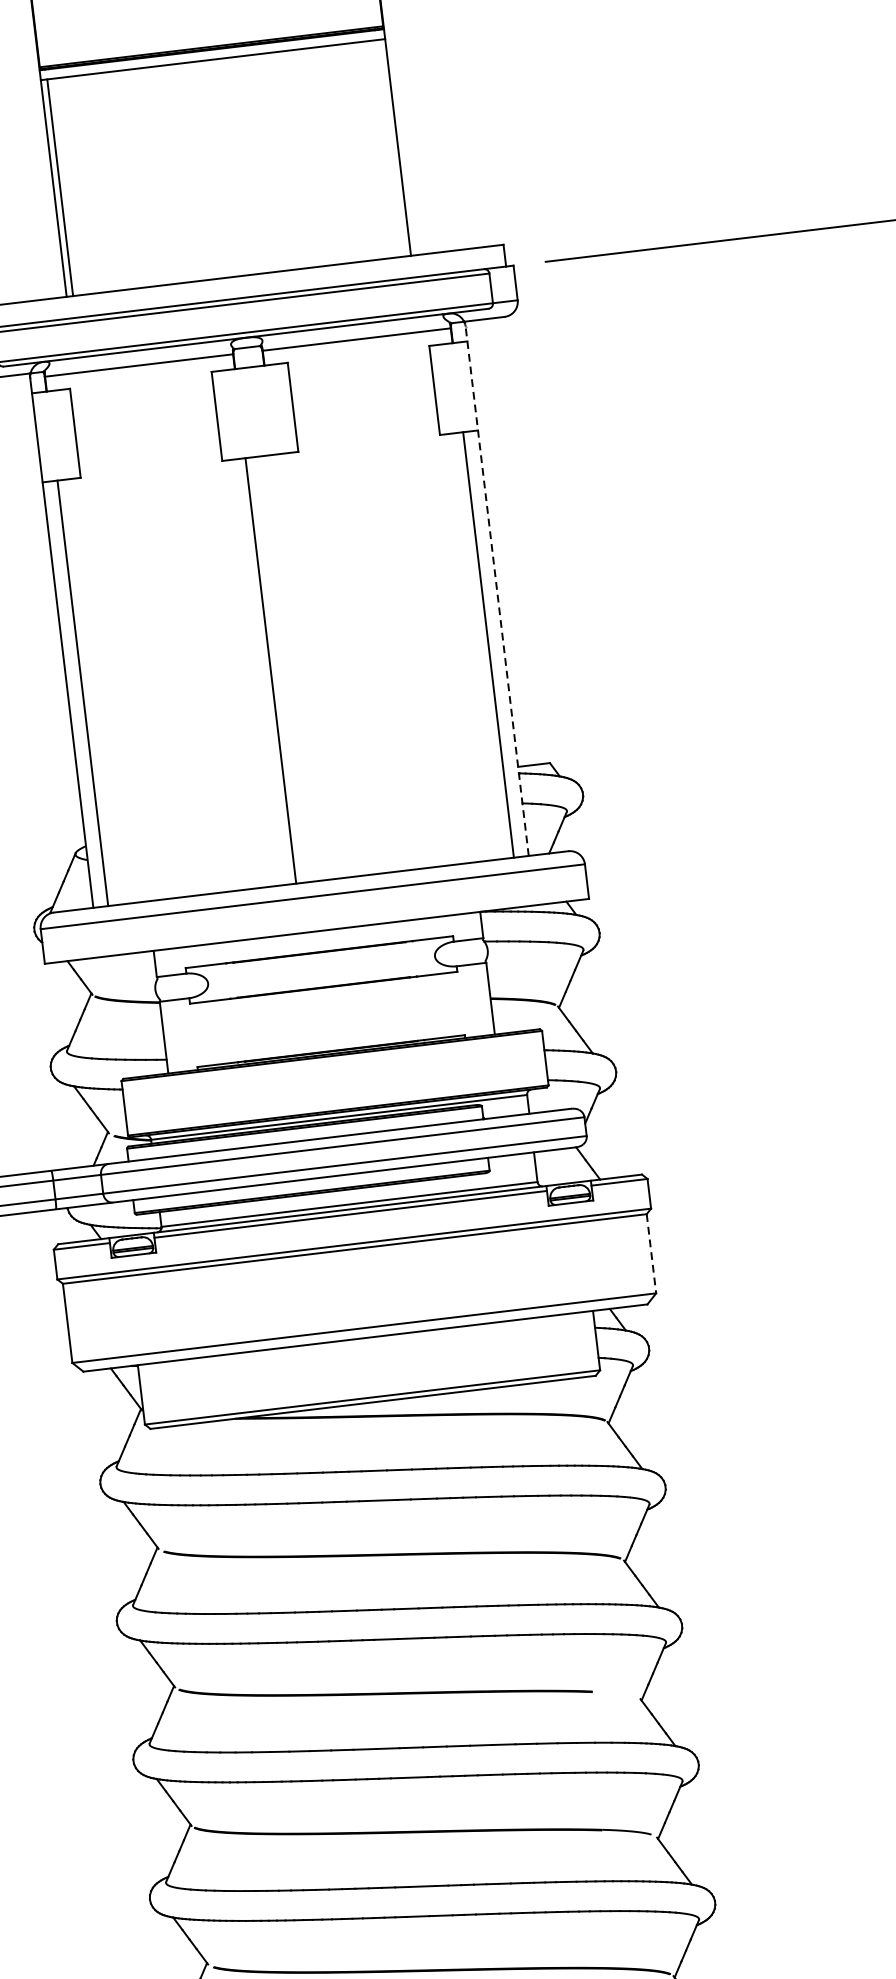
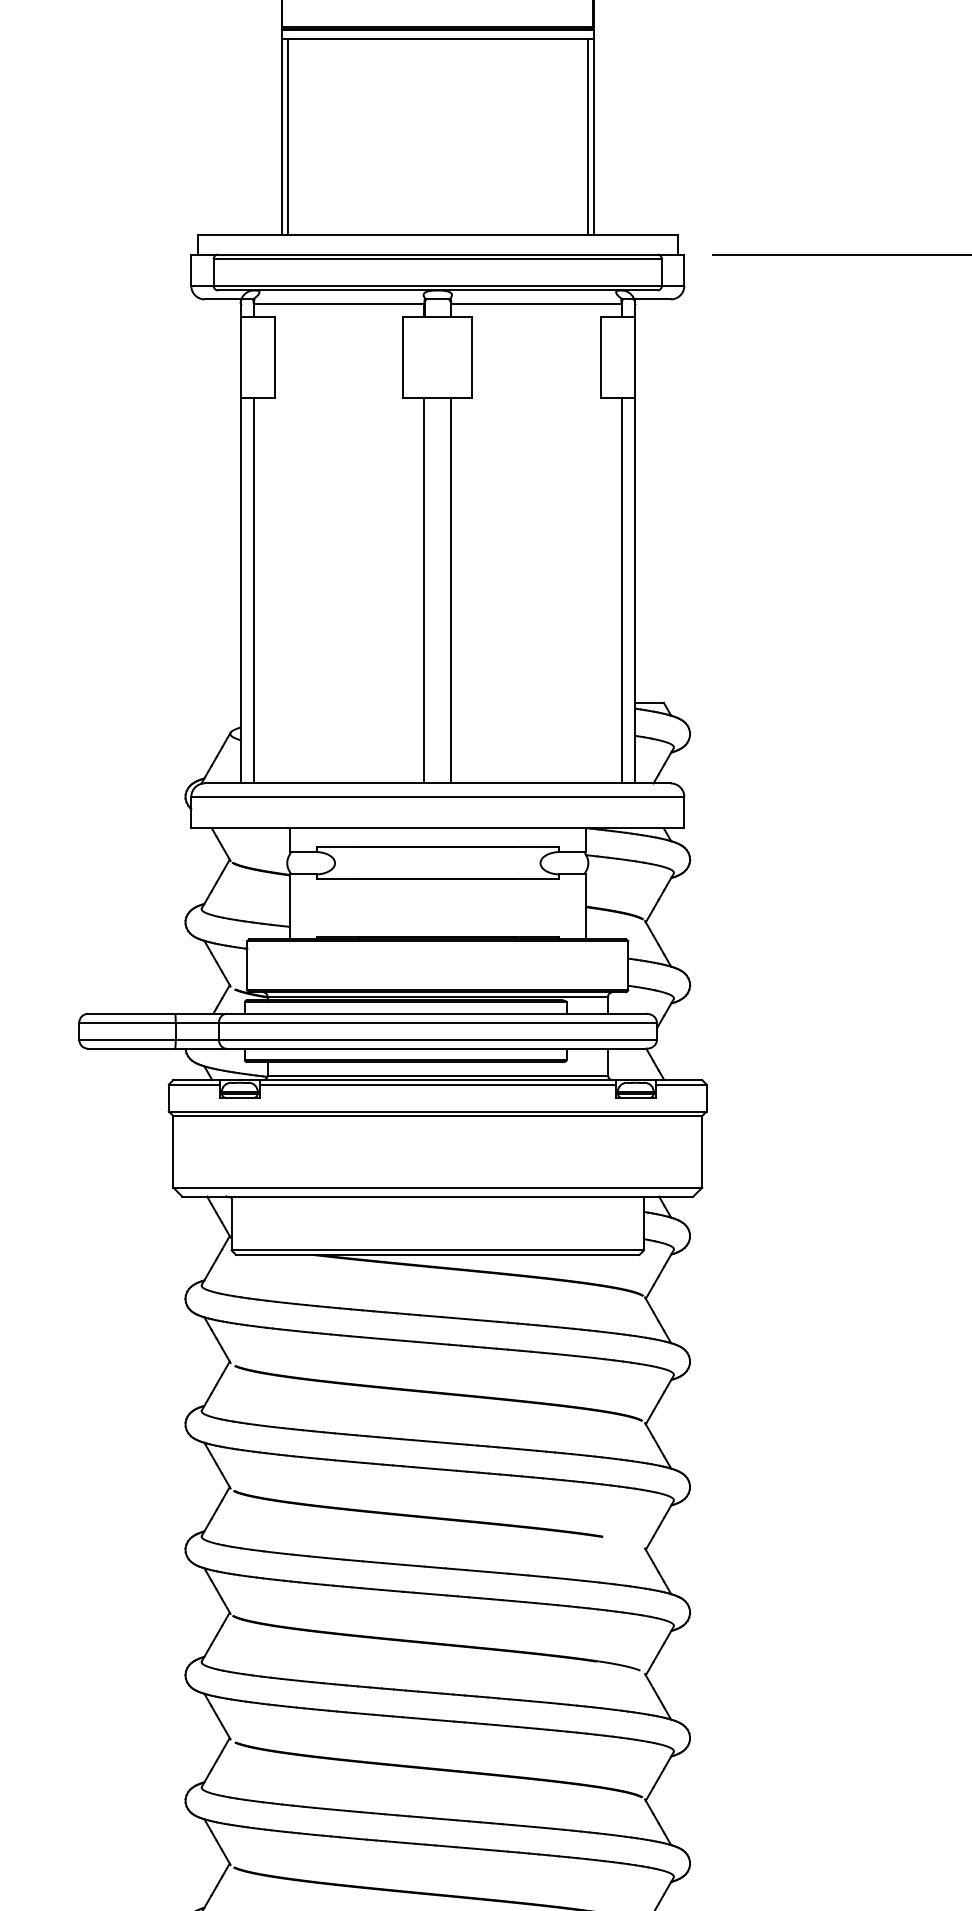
line: (391, 148) -> (587, 136), added
line: (497, 587) -> (635, 540), dashed -> solid
line: (300, 667) -> (451, 590), added
line: (651, 1253) -> (702, 1151), dashed -> solid

